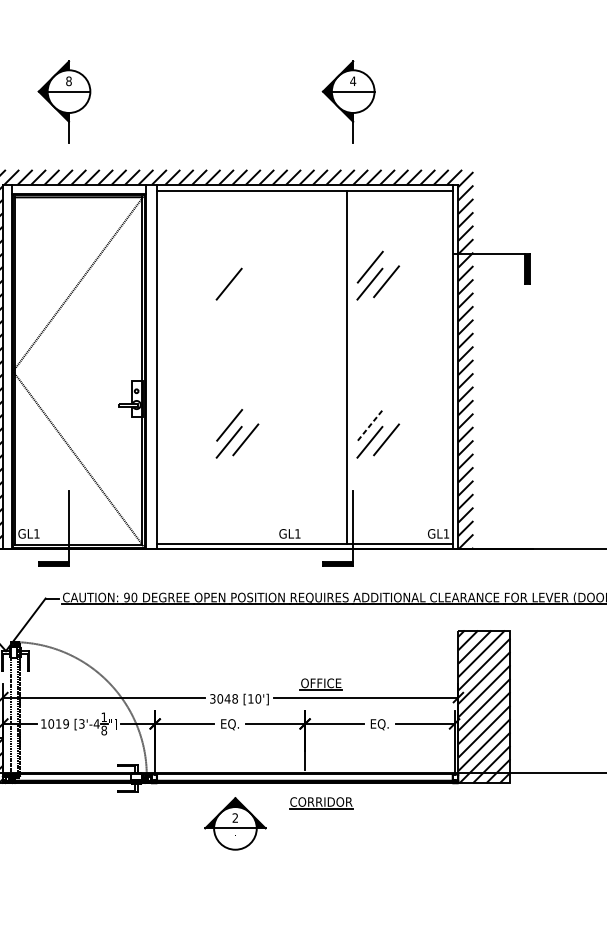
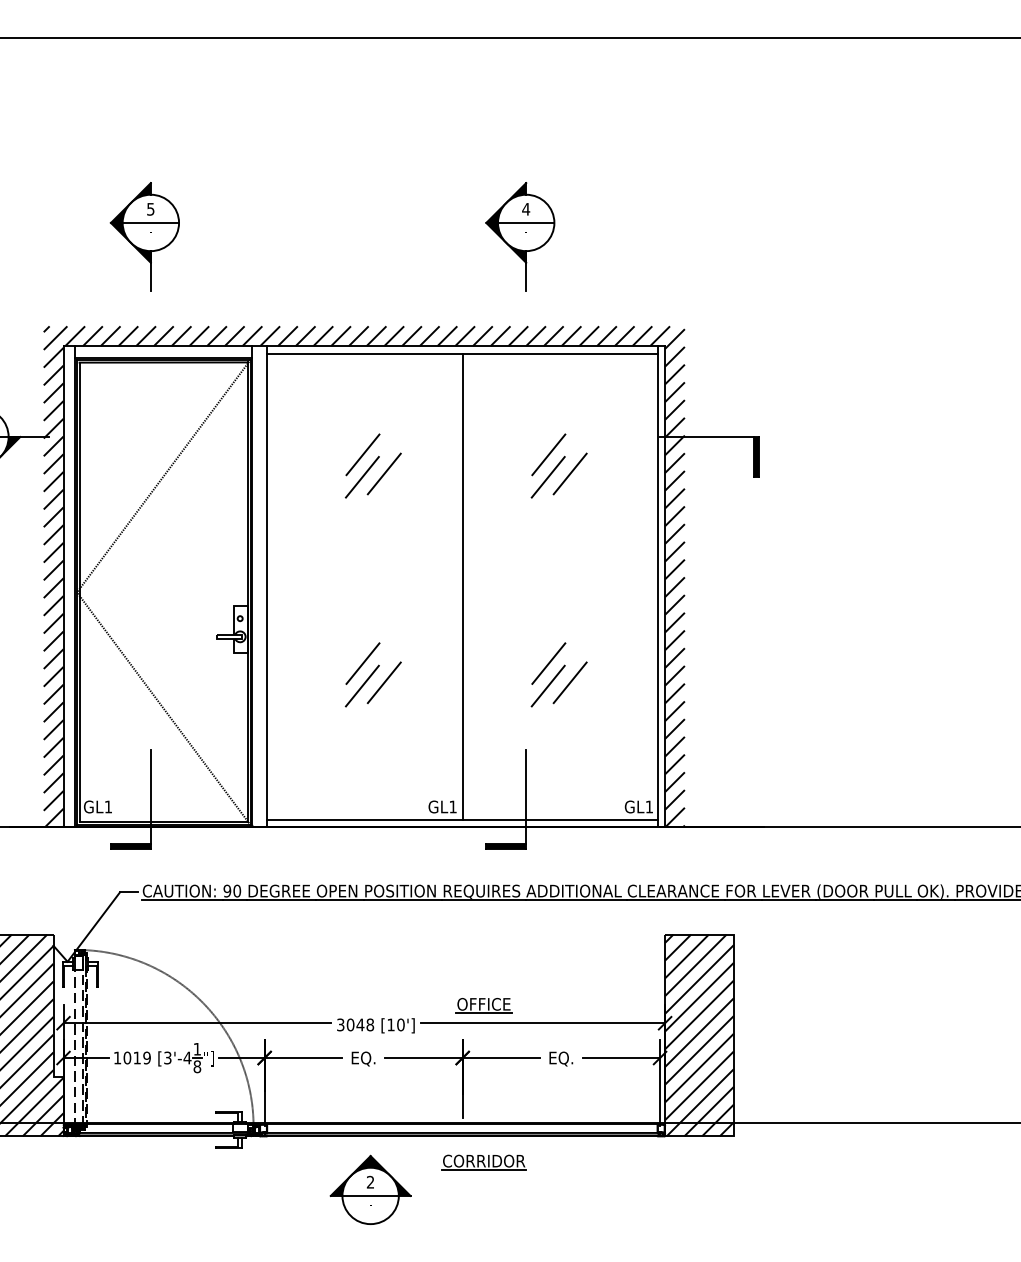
text: (68, 80) -> (150, 208), 8 -> 5
line: (229, 266) -> (362, 454), added
line: (245, 281) -> (383, 473), added
line: (346, 366) -> (462, 586), moved
line: (370, 425) -> (549, 663), dashed -> solid

